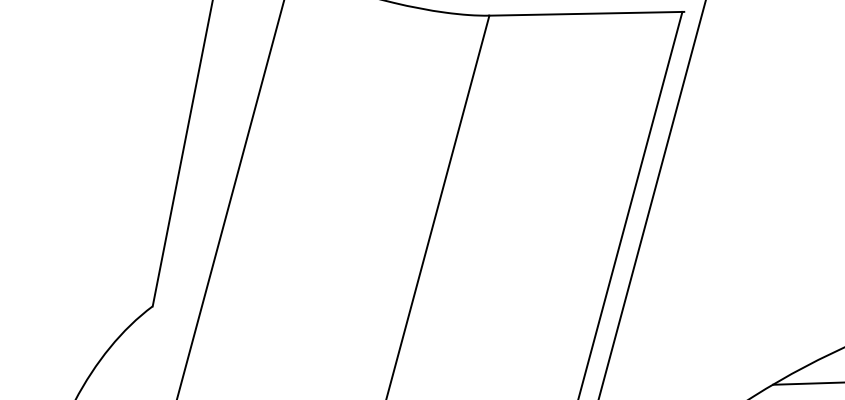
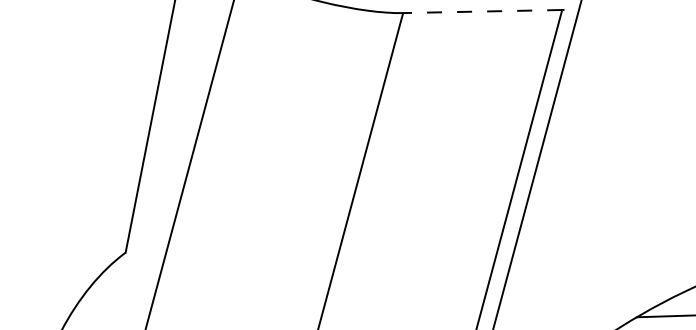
line: (585, 13) -> (482, 11), solid -> dashed

